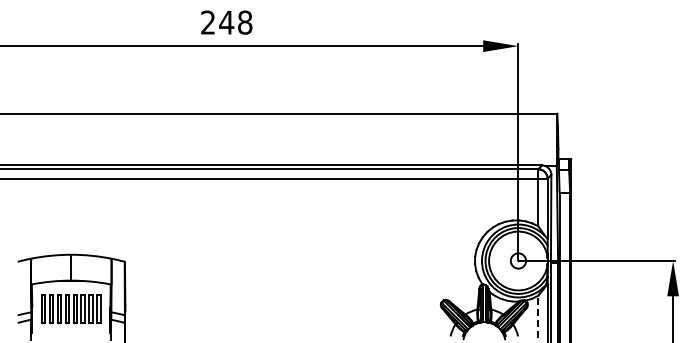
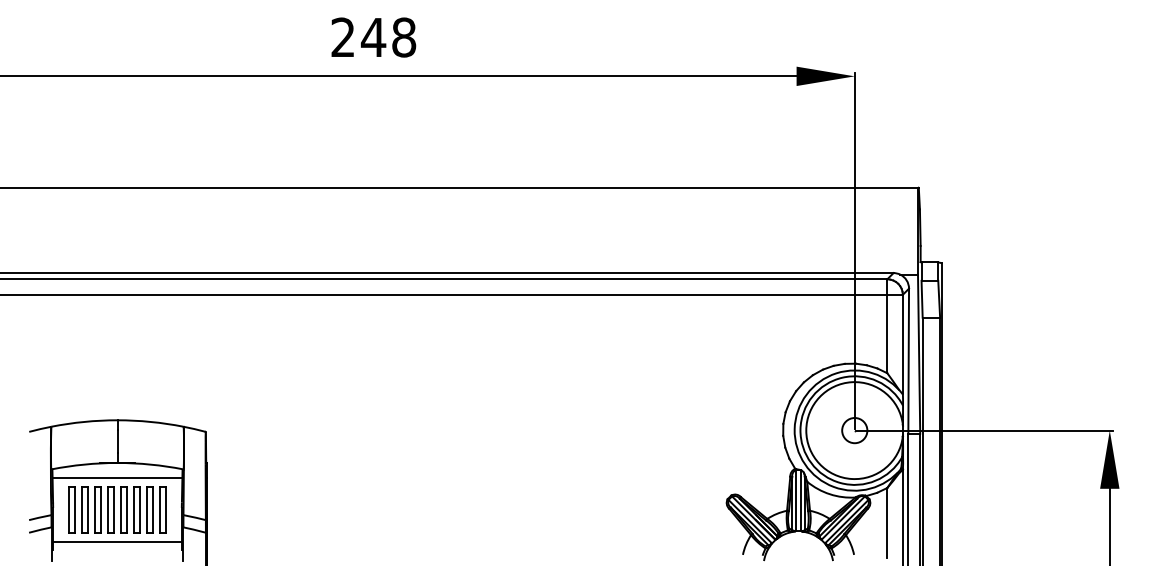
line: (70, 290) -> (116, 479), added
line: (538, 316) -> (887, 522), dashed -> solid
line: (71, 328) -> (117, 541), added

